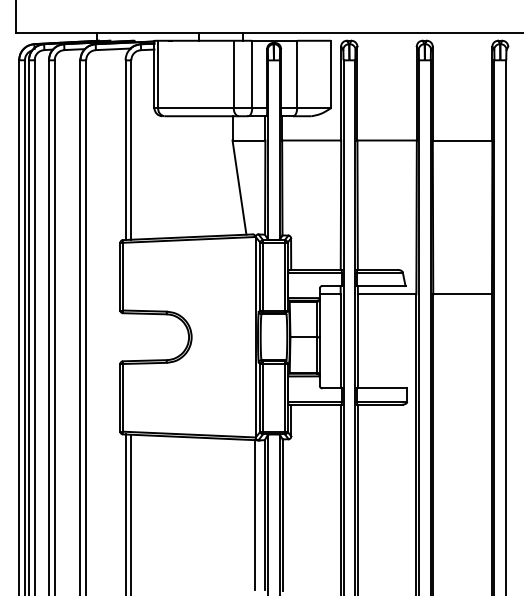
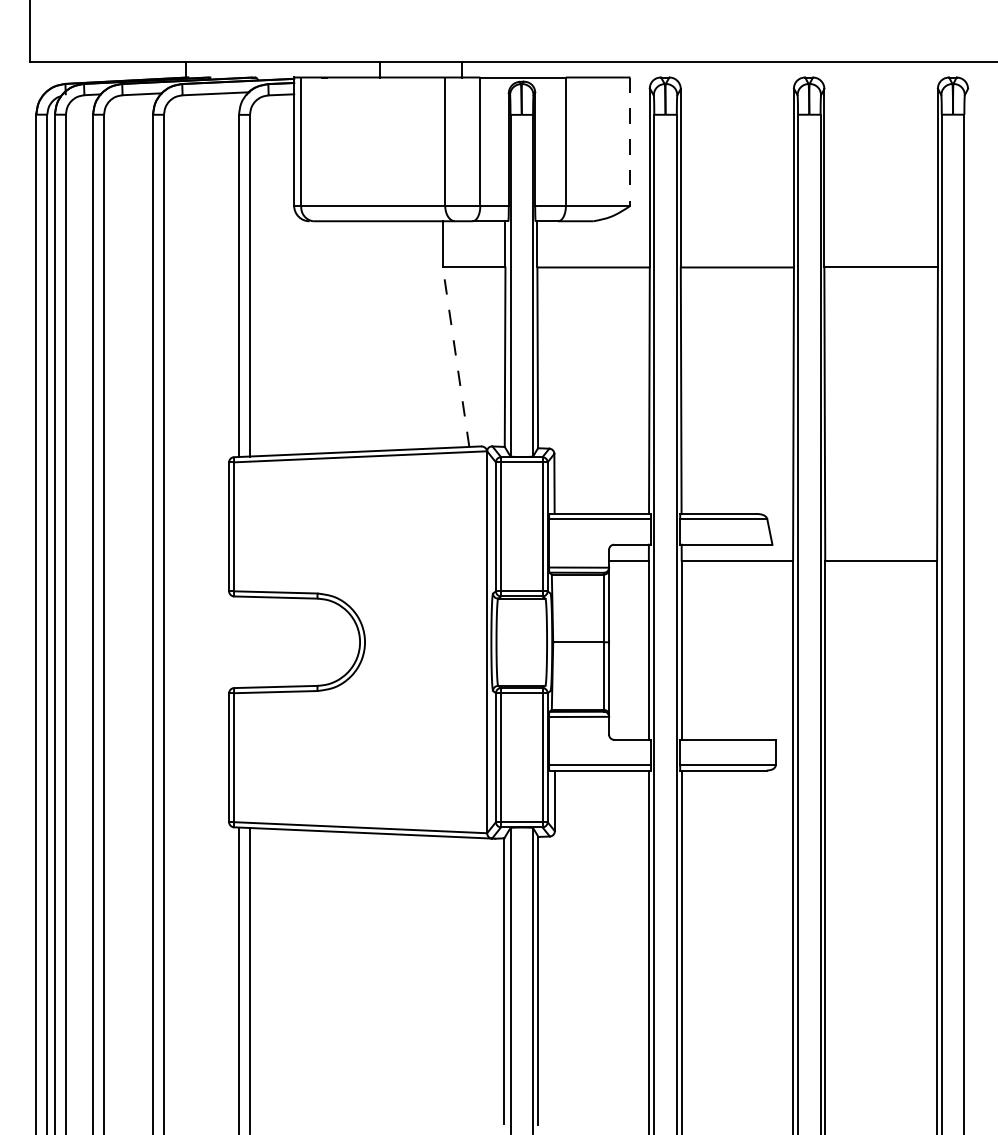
line: (331, 74) -> (631, 141), solid -> dashed
line: (239, 187) -> (456, 356), solid -> dashed
line: (255, 515) -> (486, 981), removed

